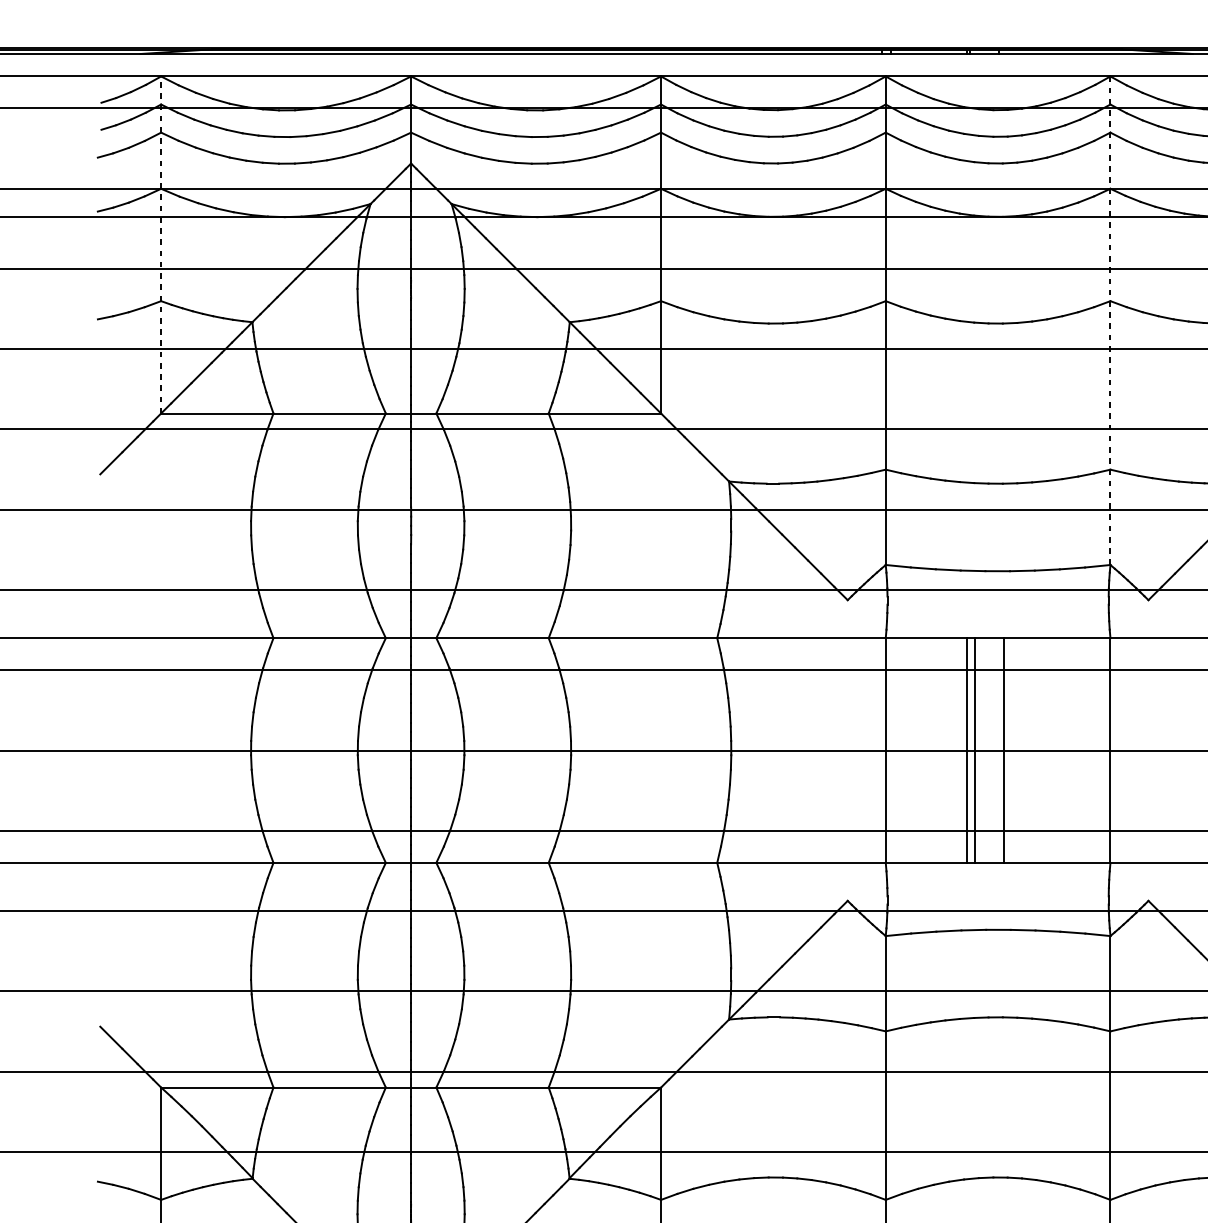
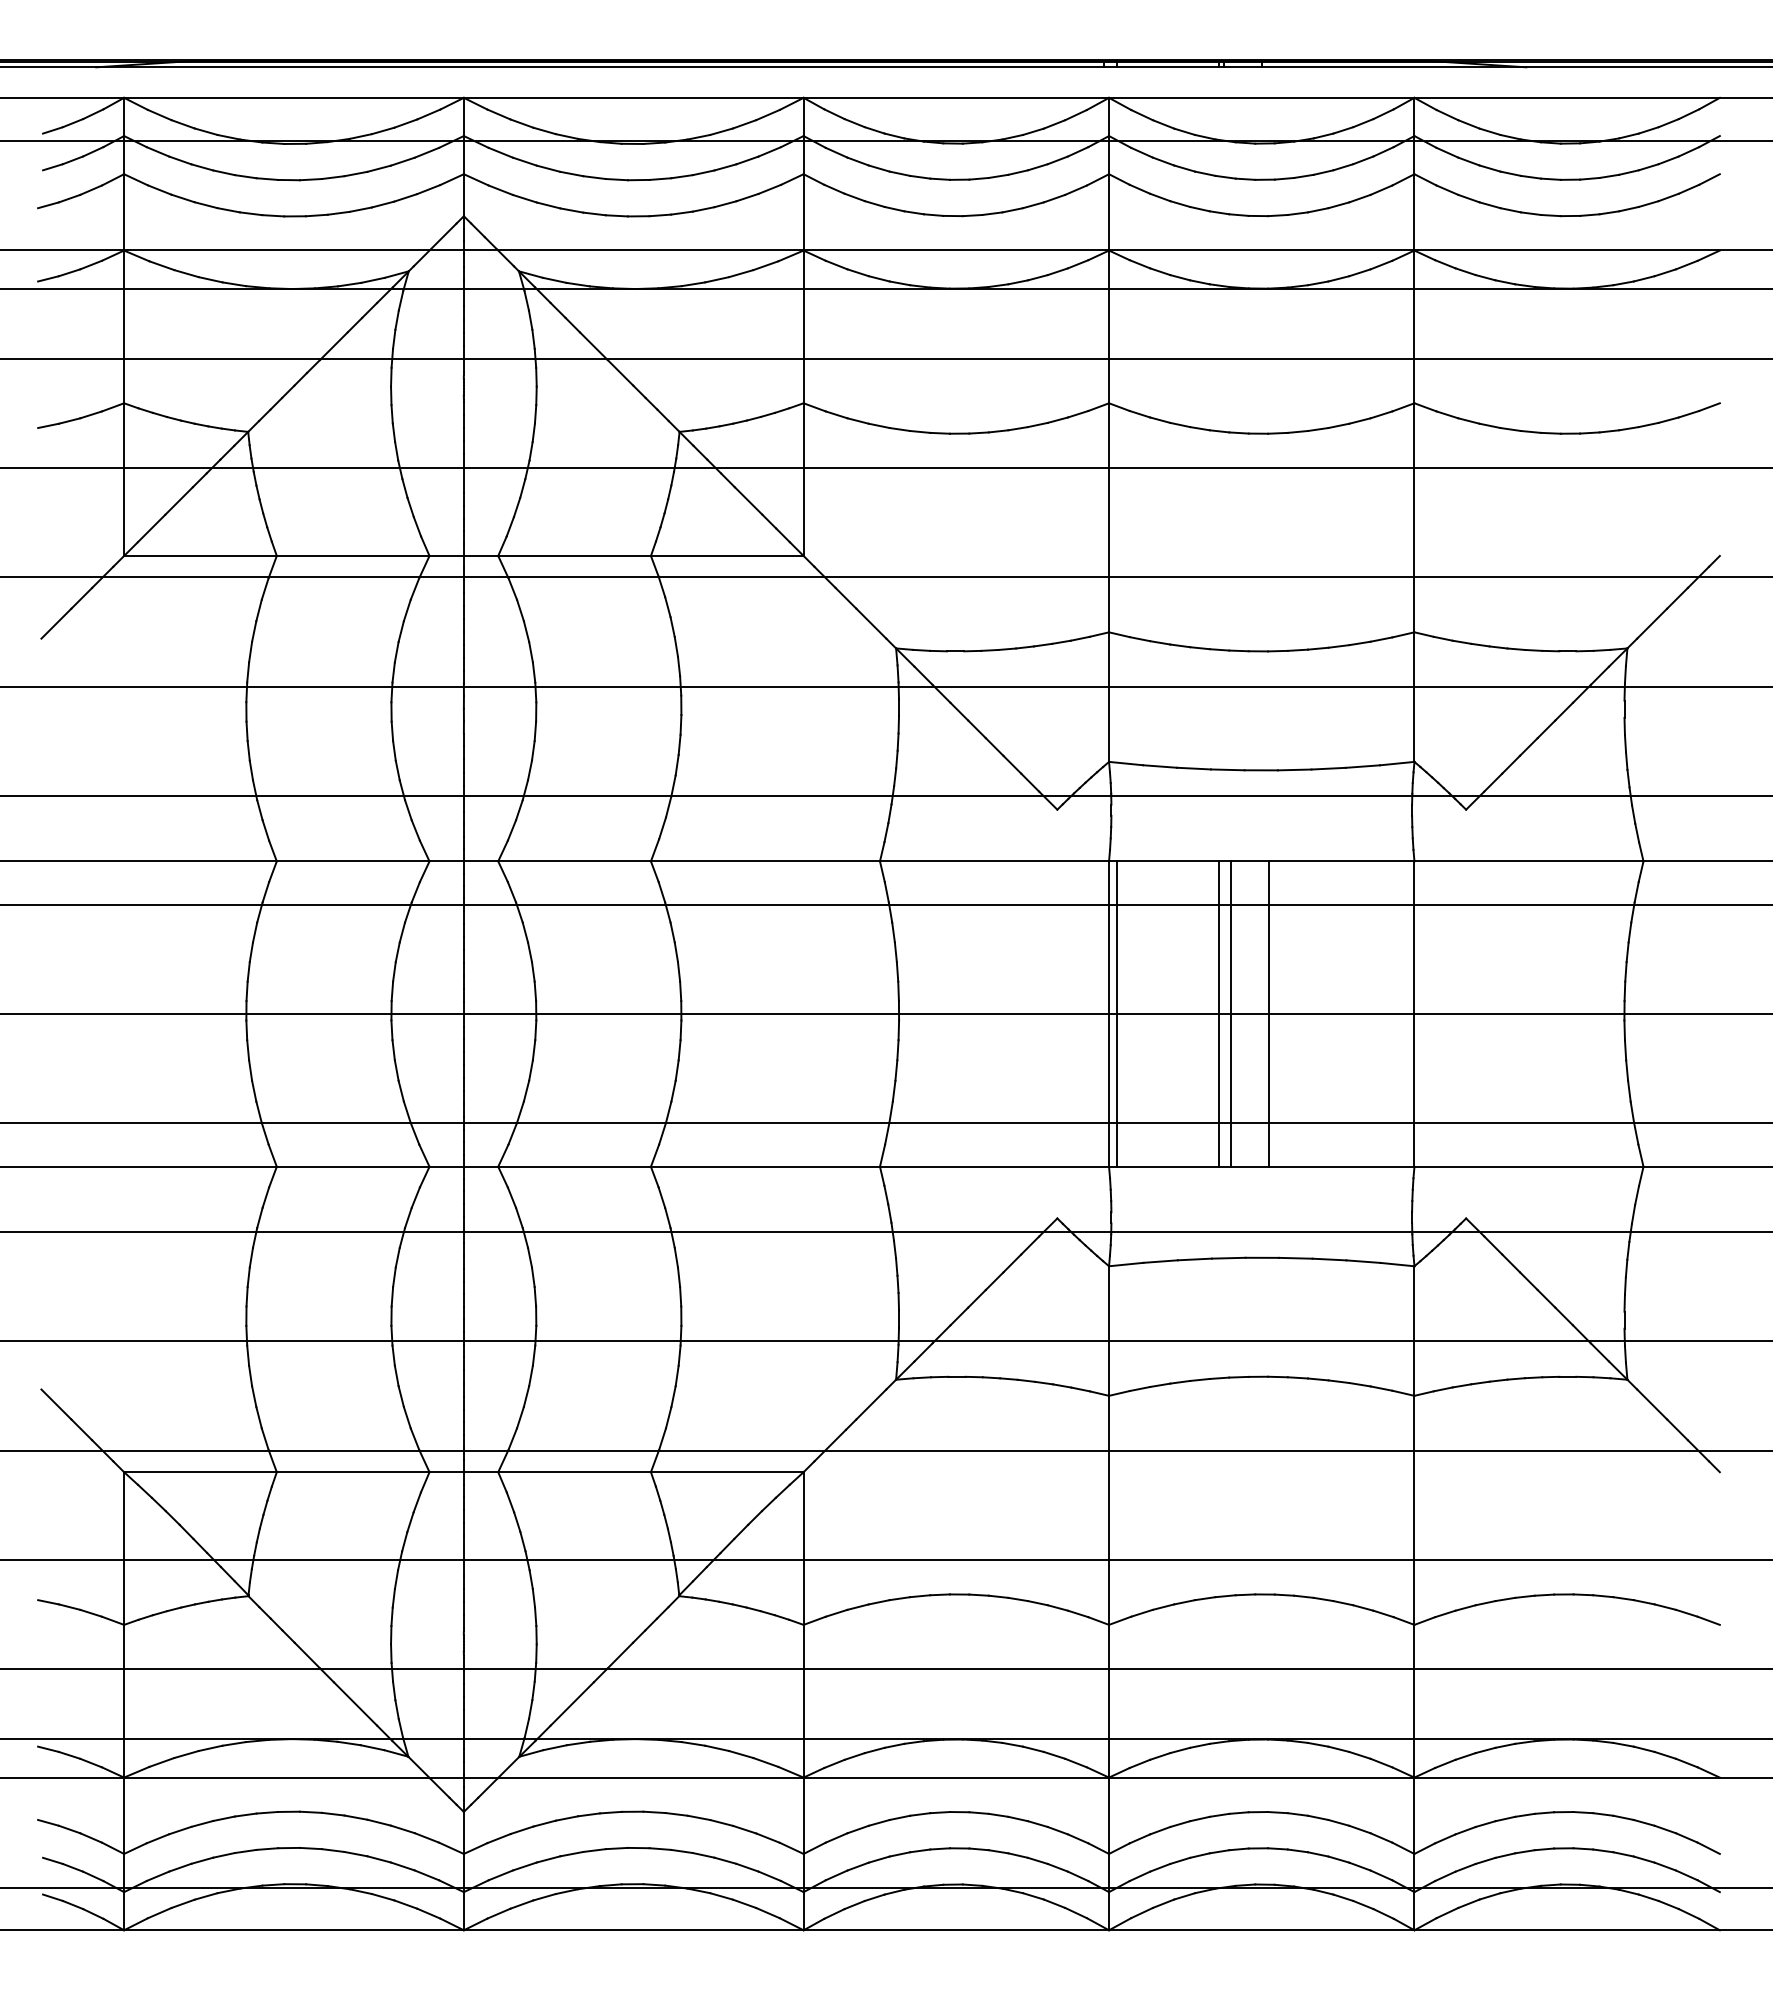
line: (161, 244) -> (124, 326), dashed -> solid
line: (1110, 320) -> (1414, 429), dashed -> solid
line: (891, 750) -> (1116, 1013), added

